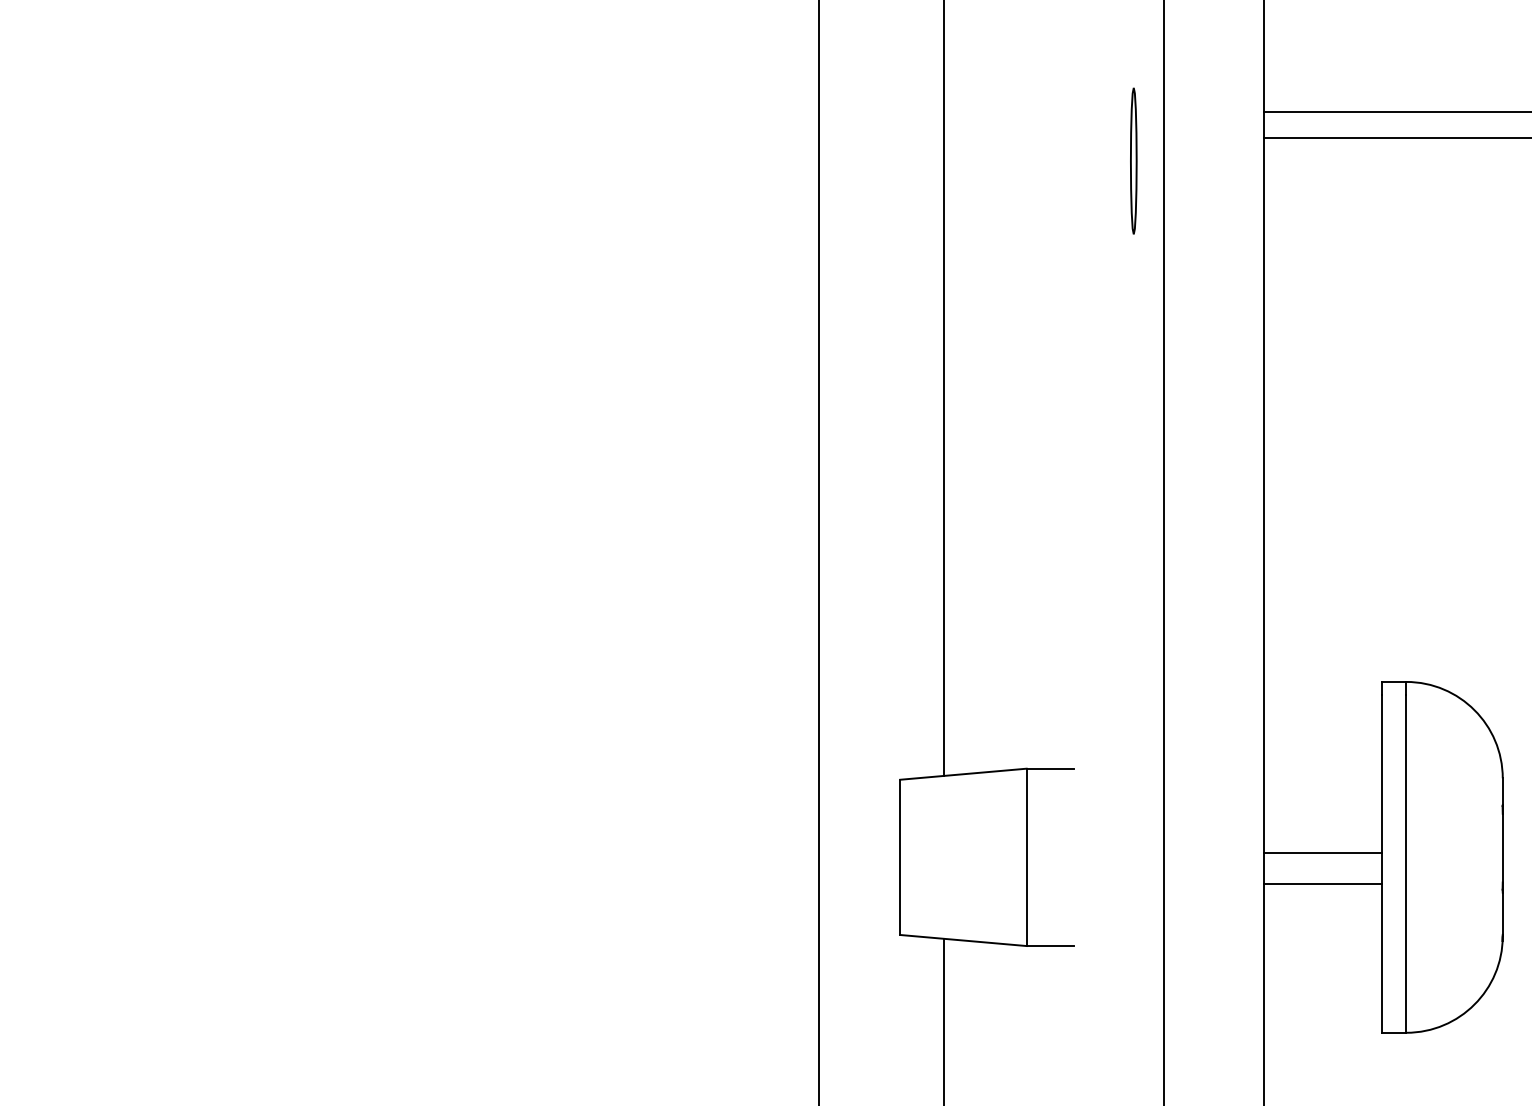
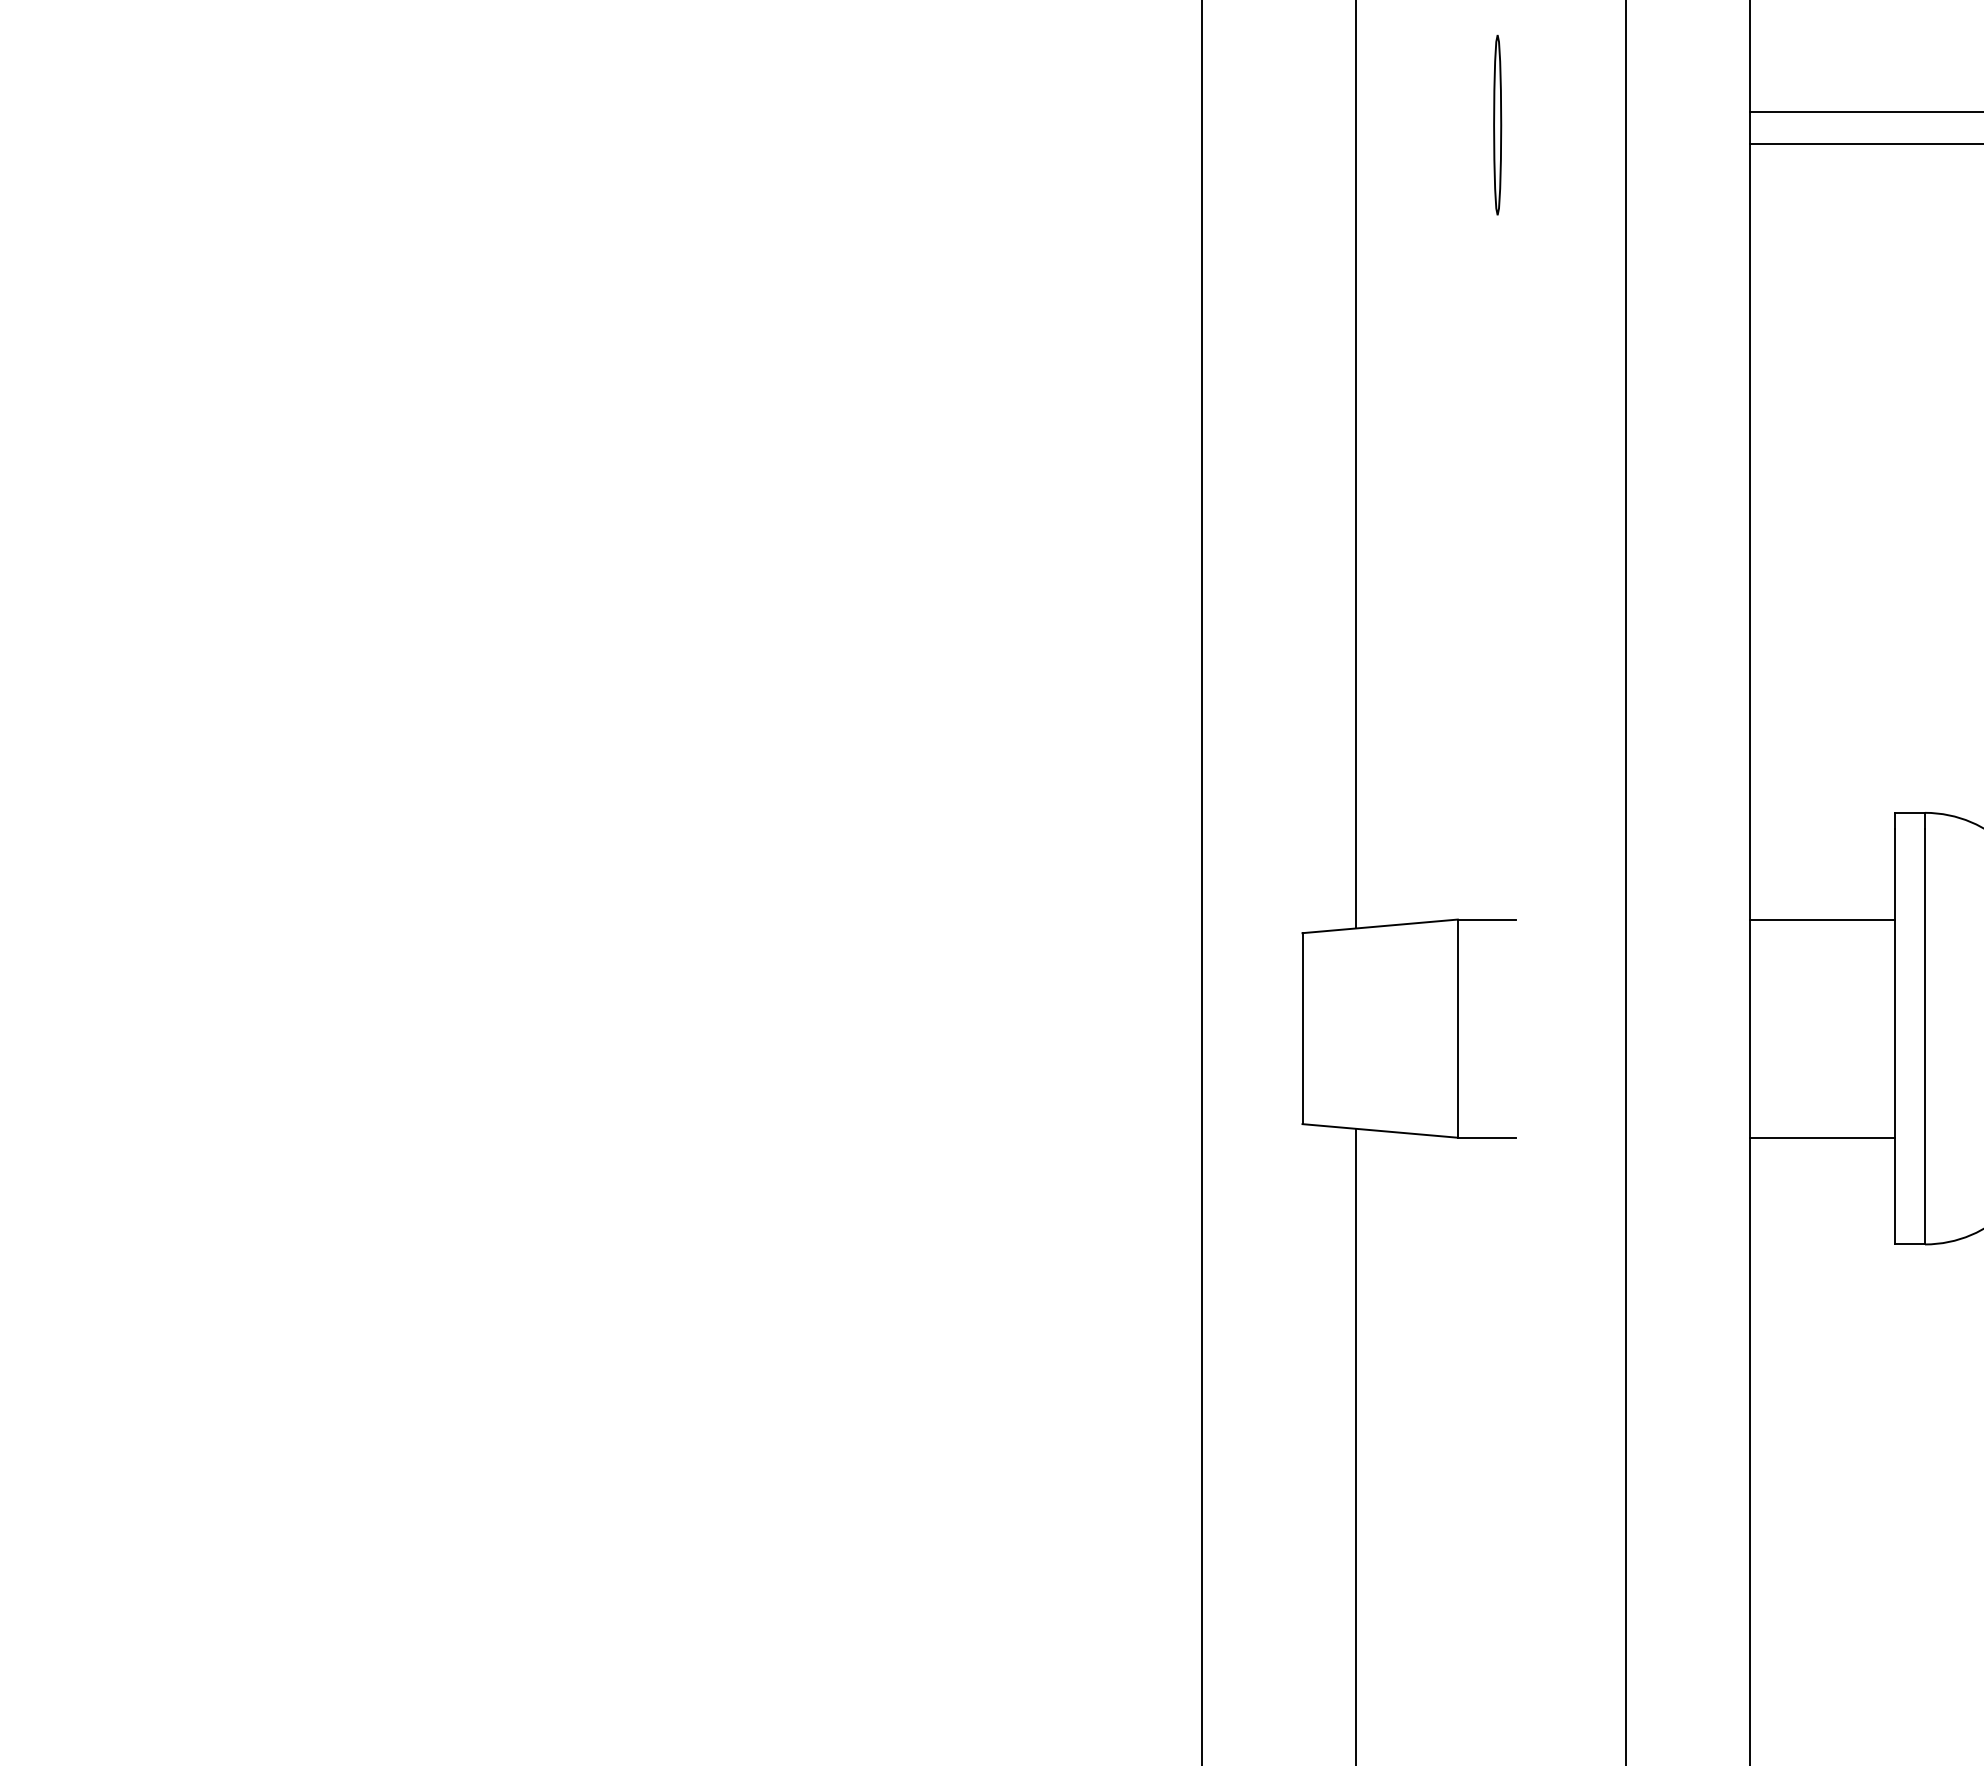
part: (1133, 160) -> (1497, 124), moved
line: (1323, 853) -> (1822, 919), moved
line: (1323, 884) -> (1822, 1137), moved

